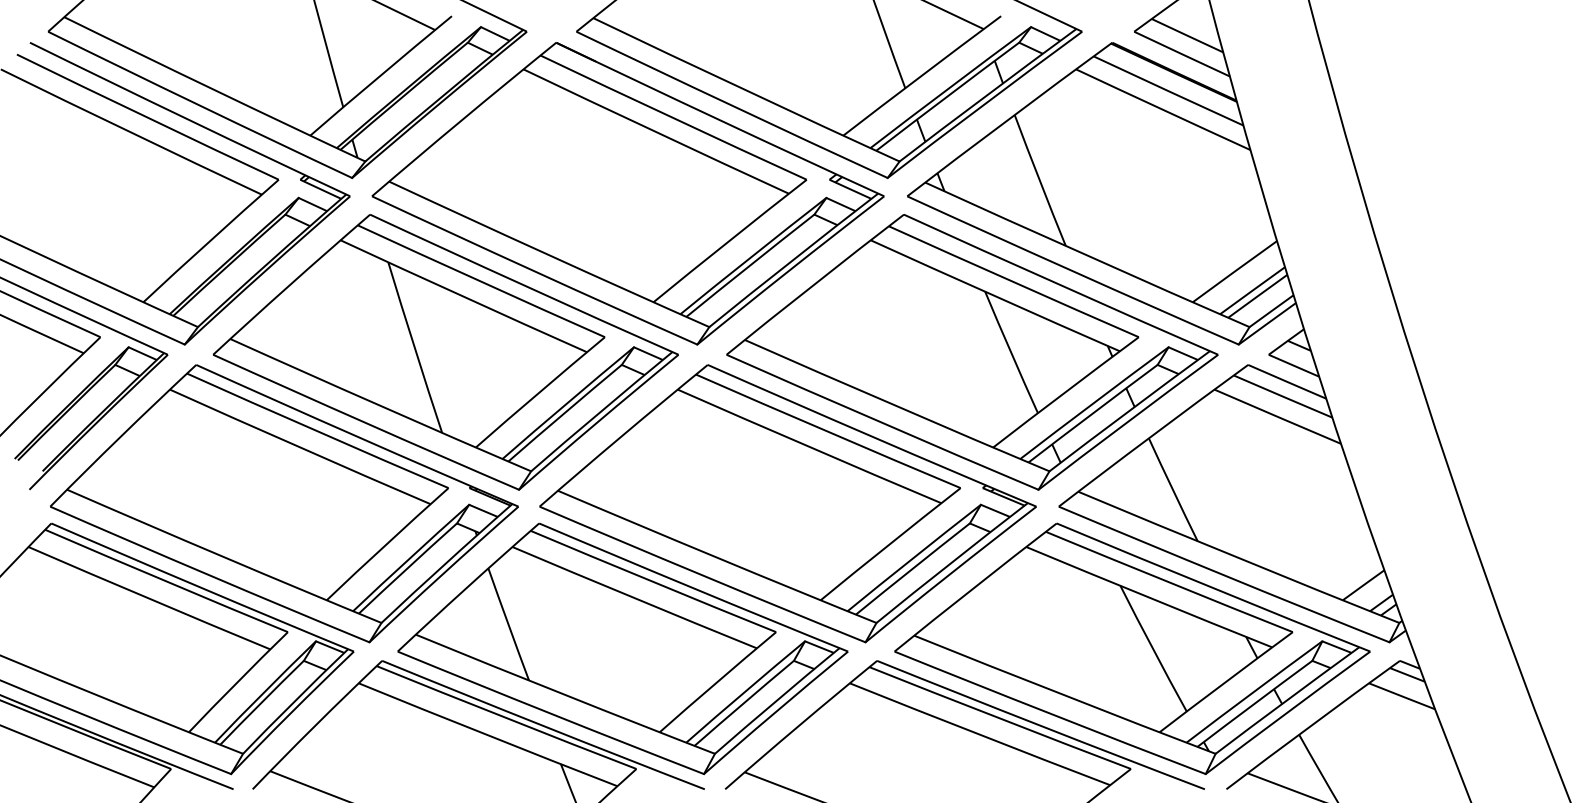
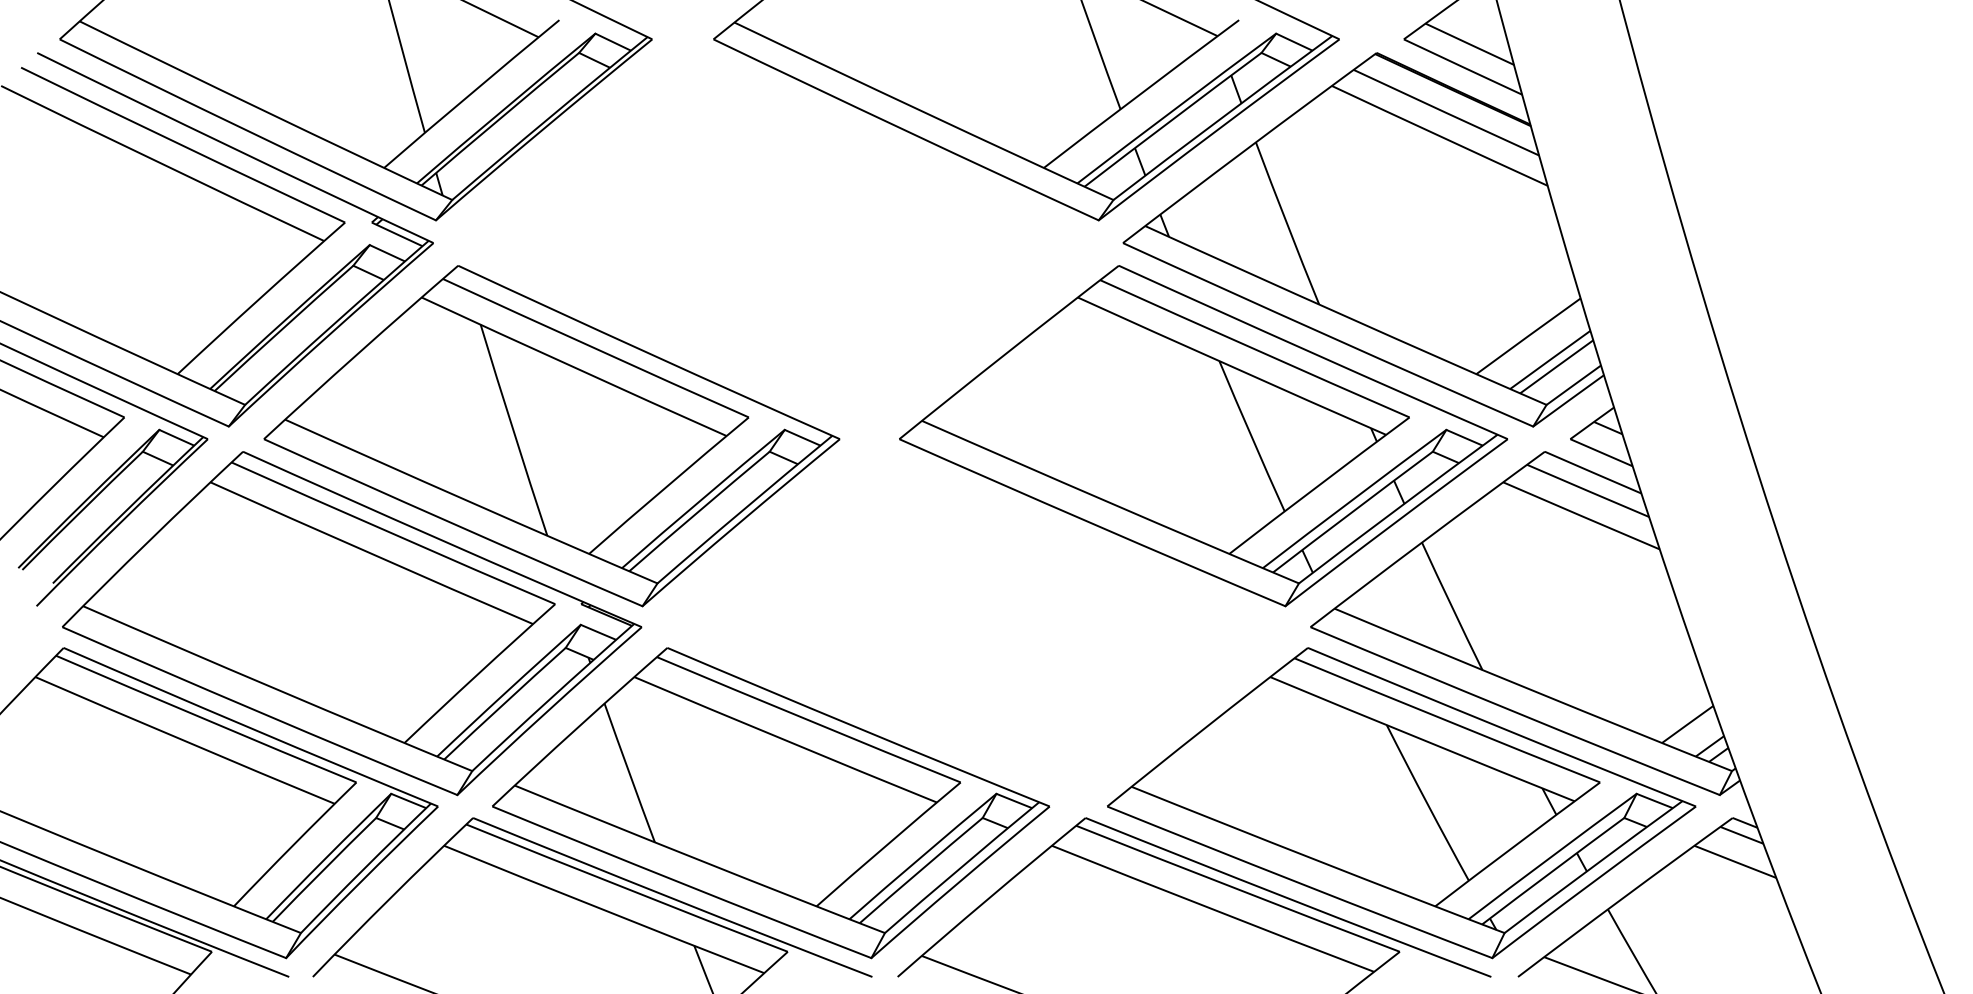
part: (628, 193) -> (777, 239), removed
part: (788, 503) -> (975, 623), removed

